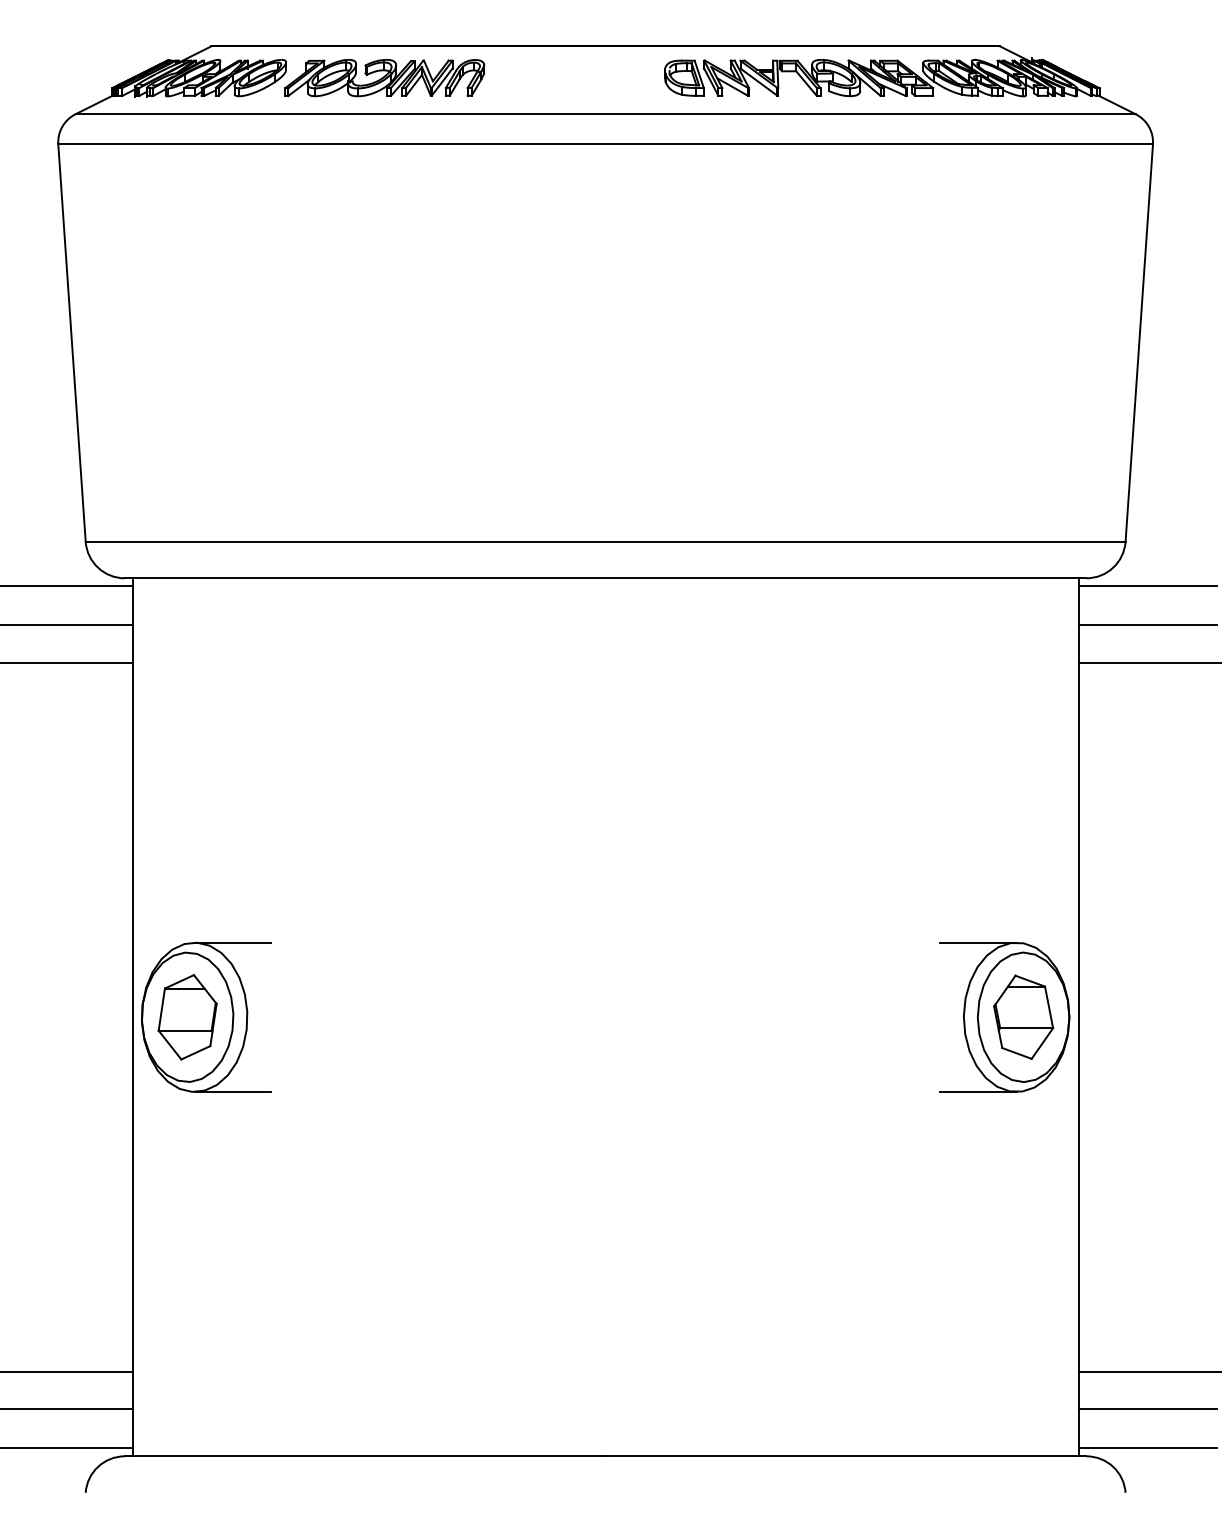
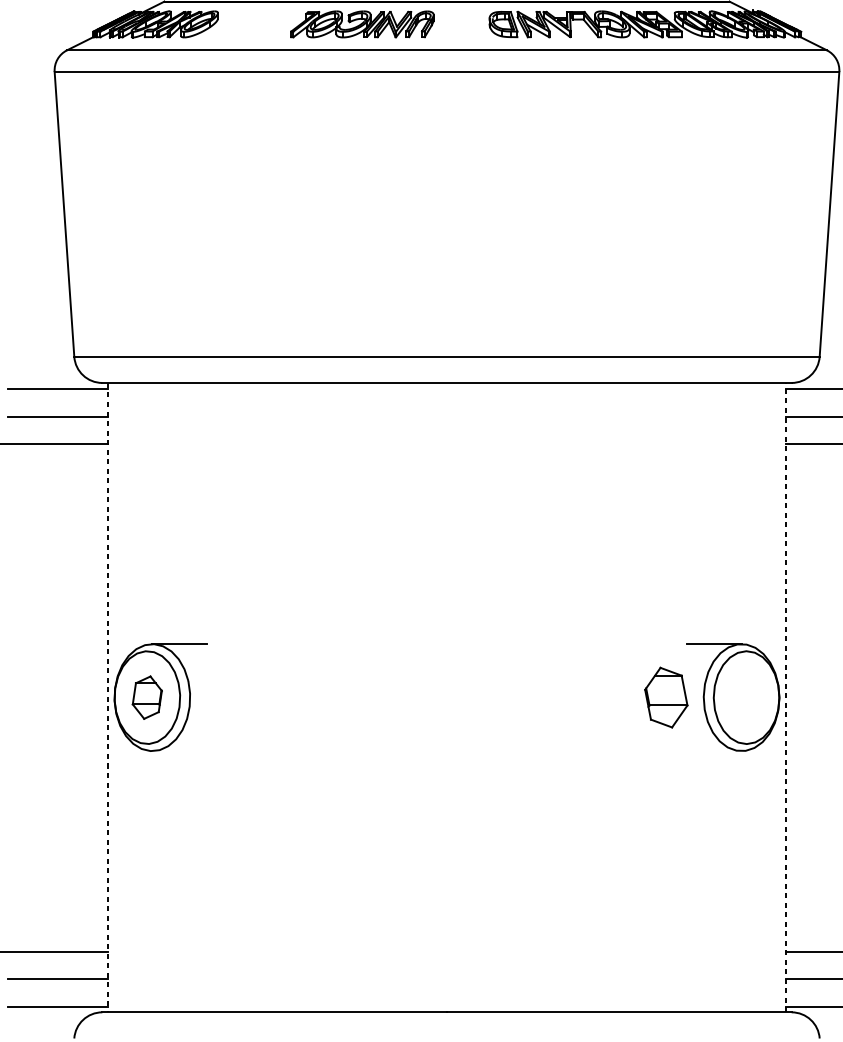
part: (384, 78) -> (362, 24), moved
part: (1023, 1016) -> (666, 697), moved
line: (1078, 1016) -> (785, 697), solid -> dashed
line: (132, 1017) -> (107, 697), solid -> dashed
part: (187, 1017) -> (147, 697), size x0.7
line: (232, 1091) -> (179, 750), removed
line: (978, 1091) -> (714, 750), removed

